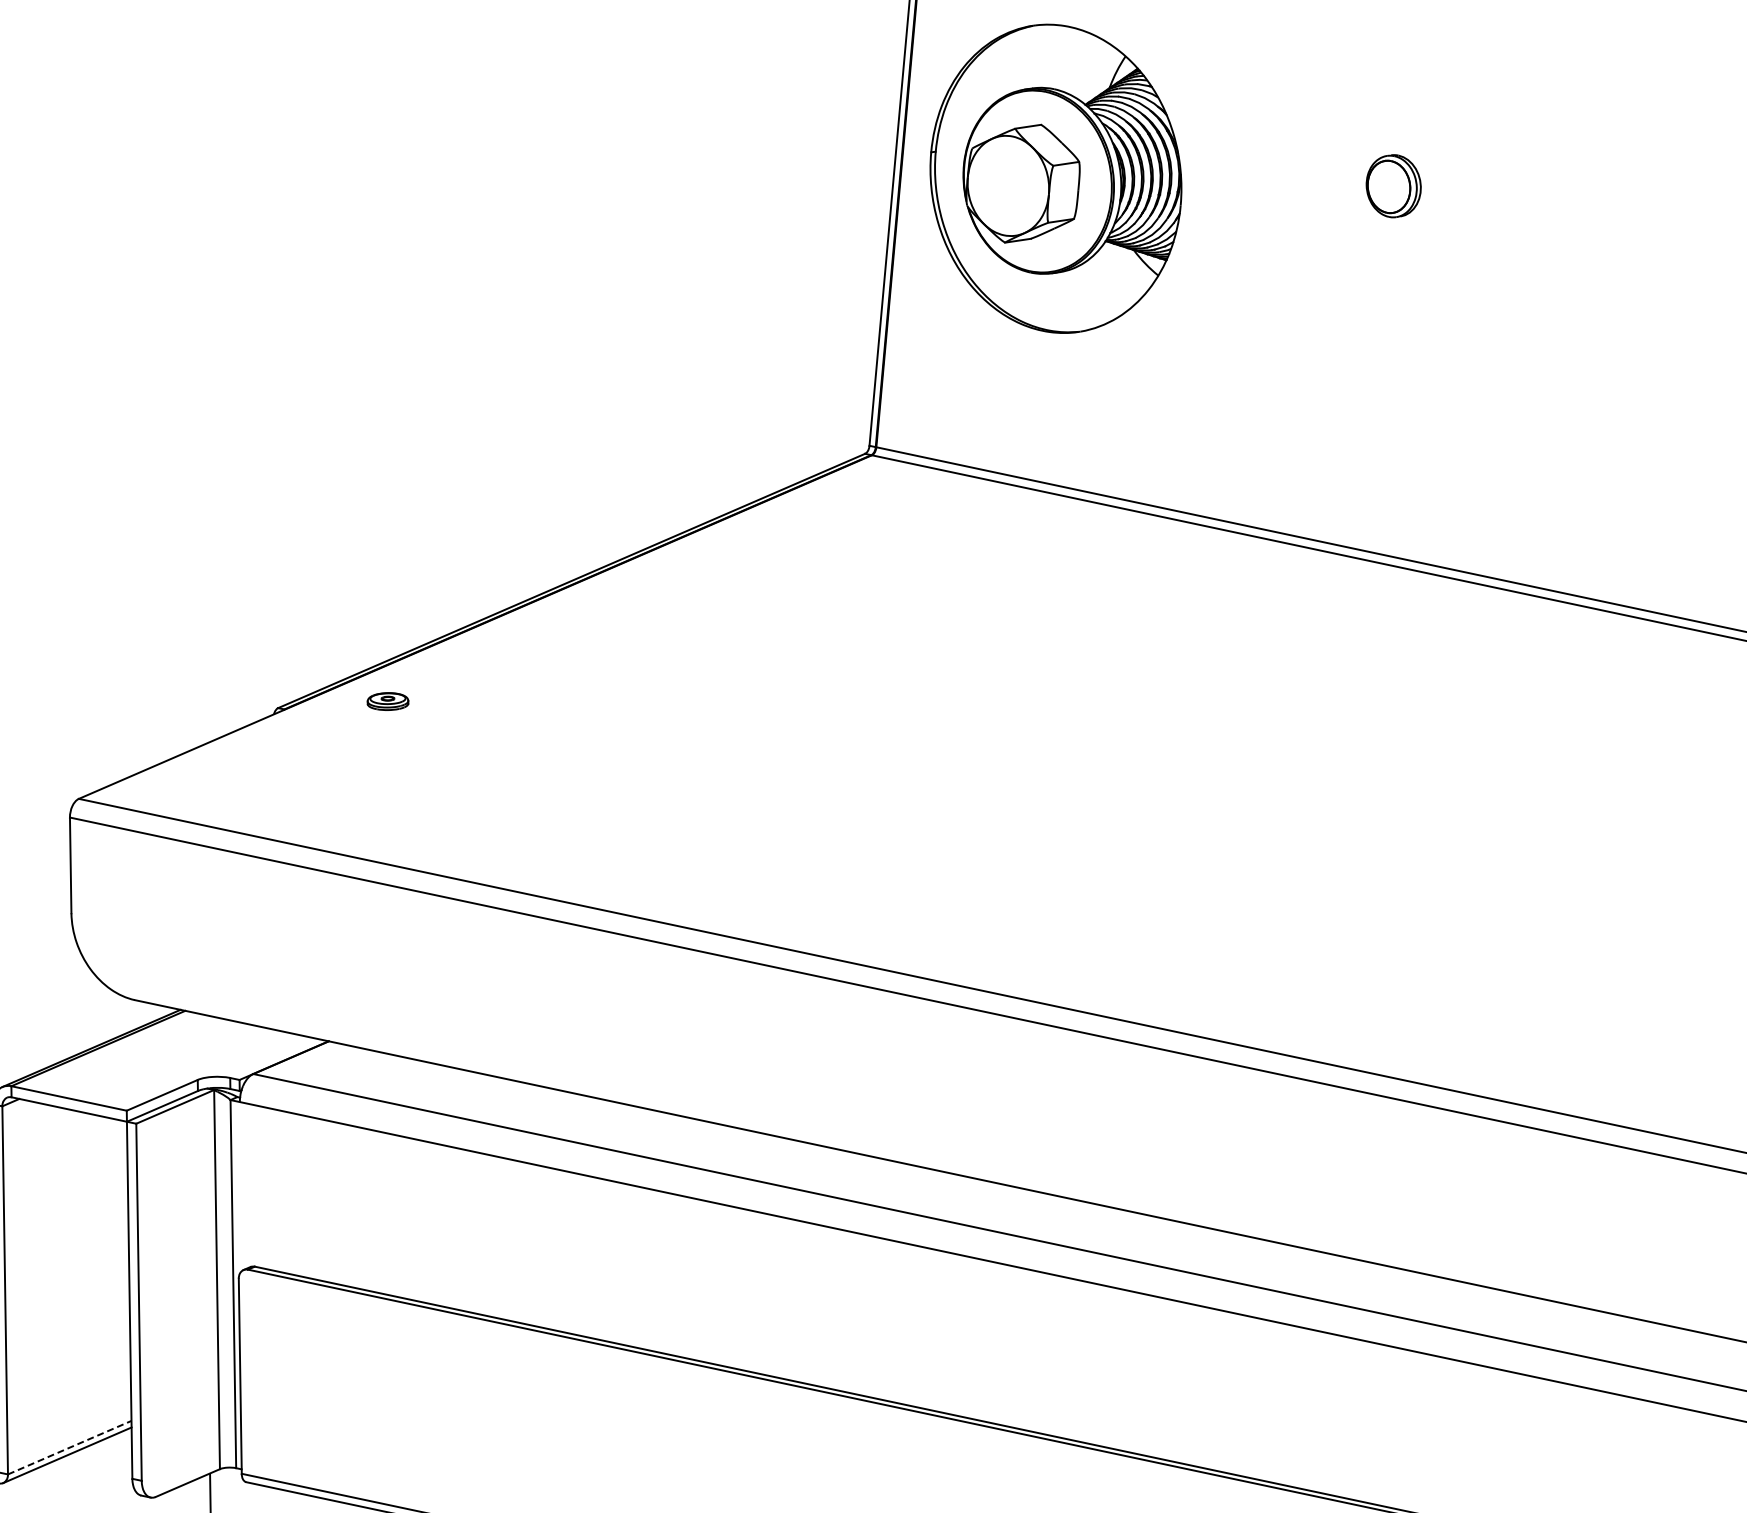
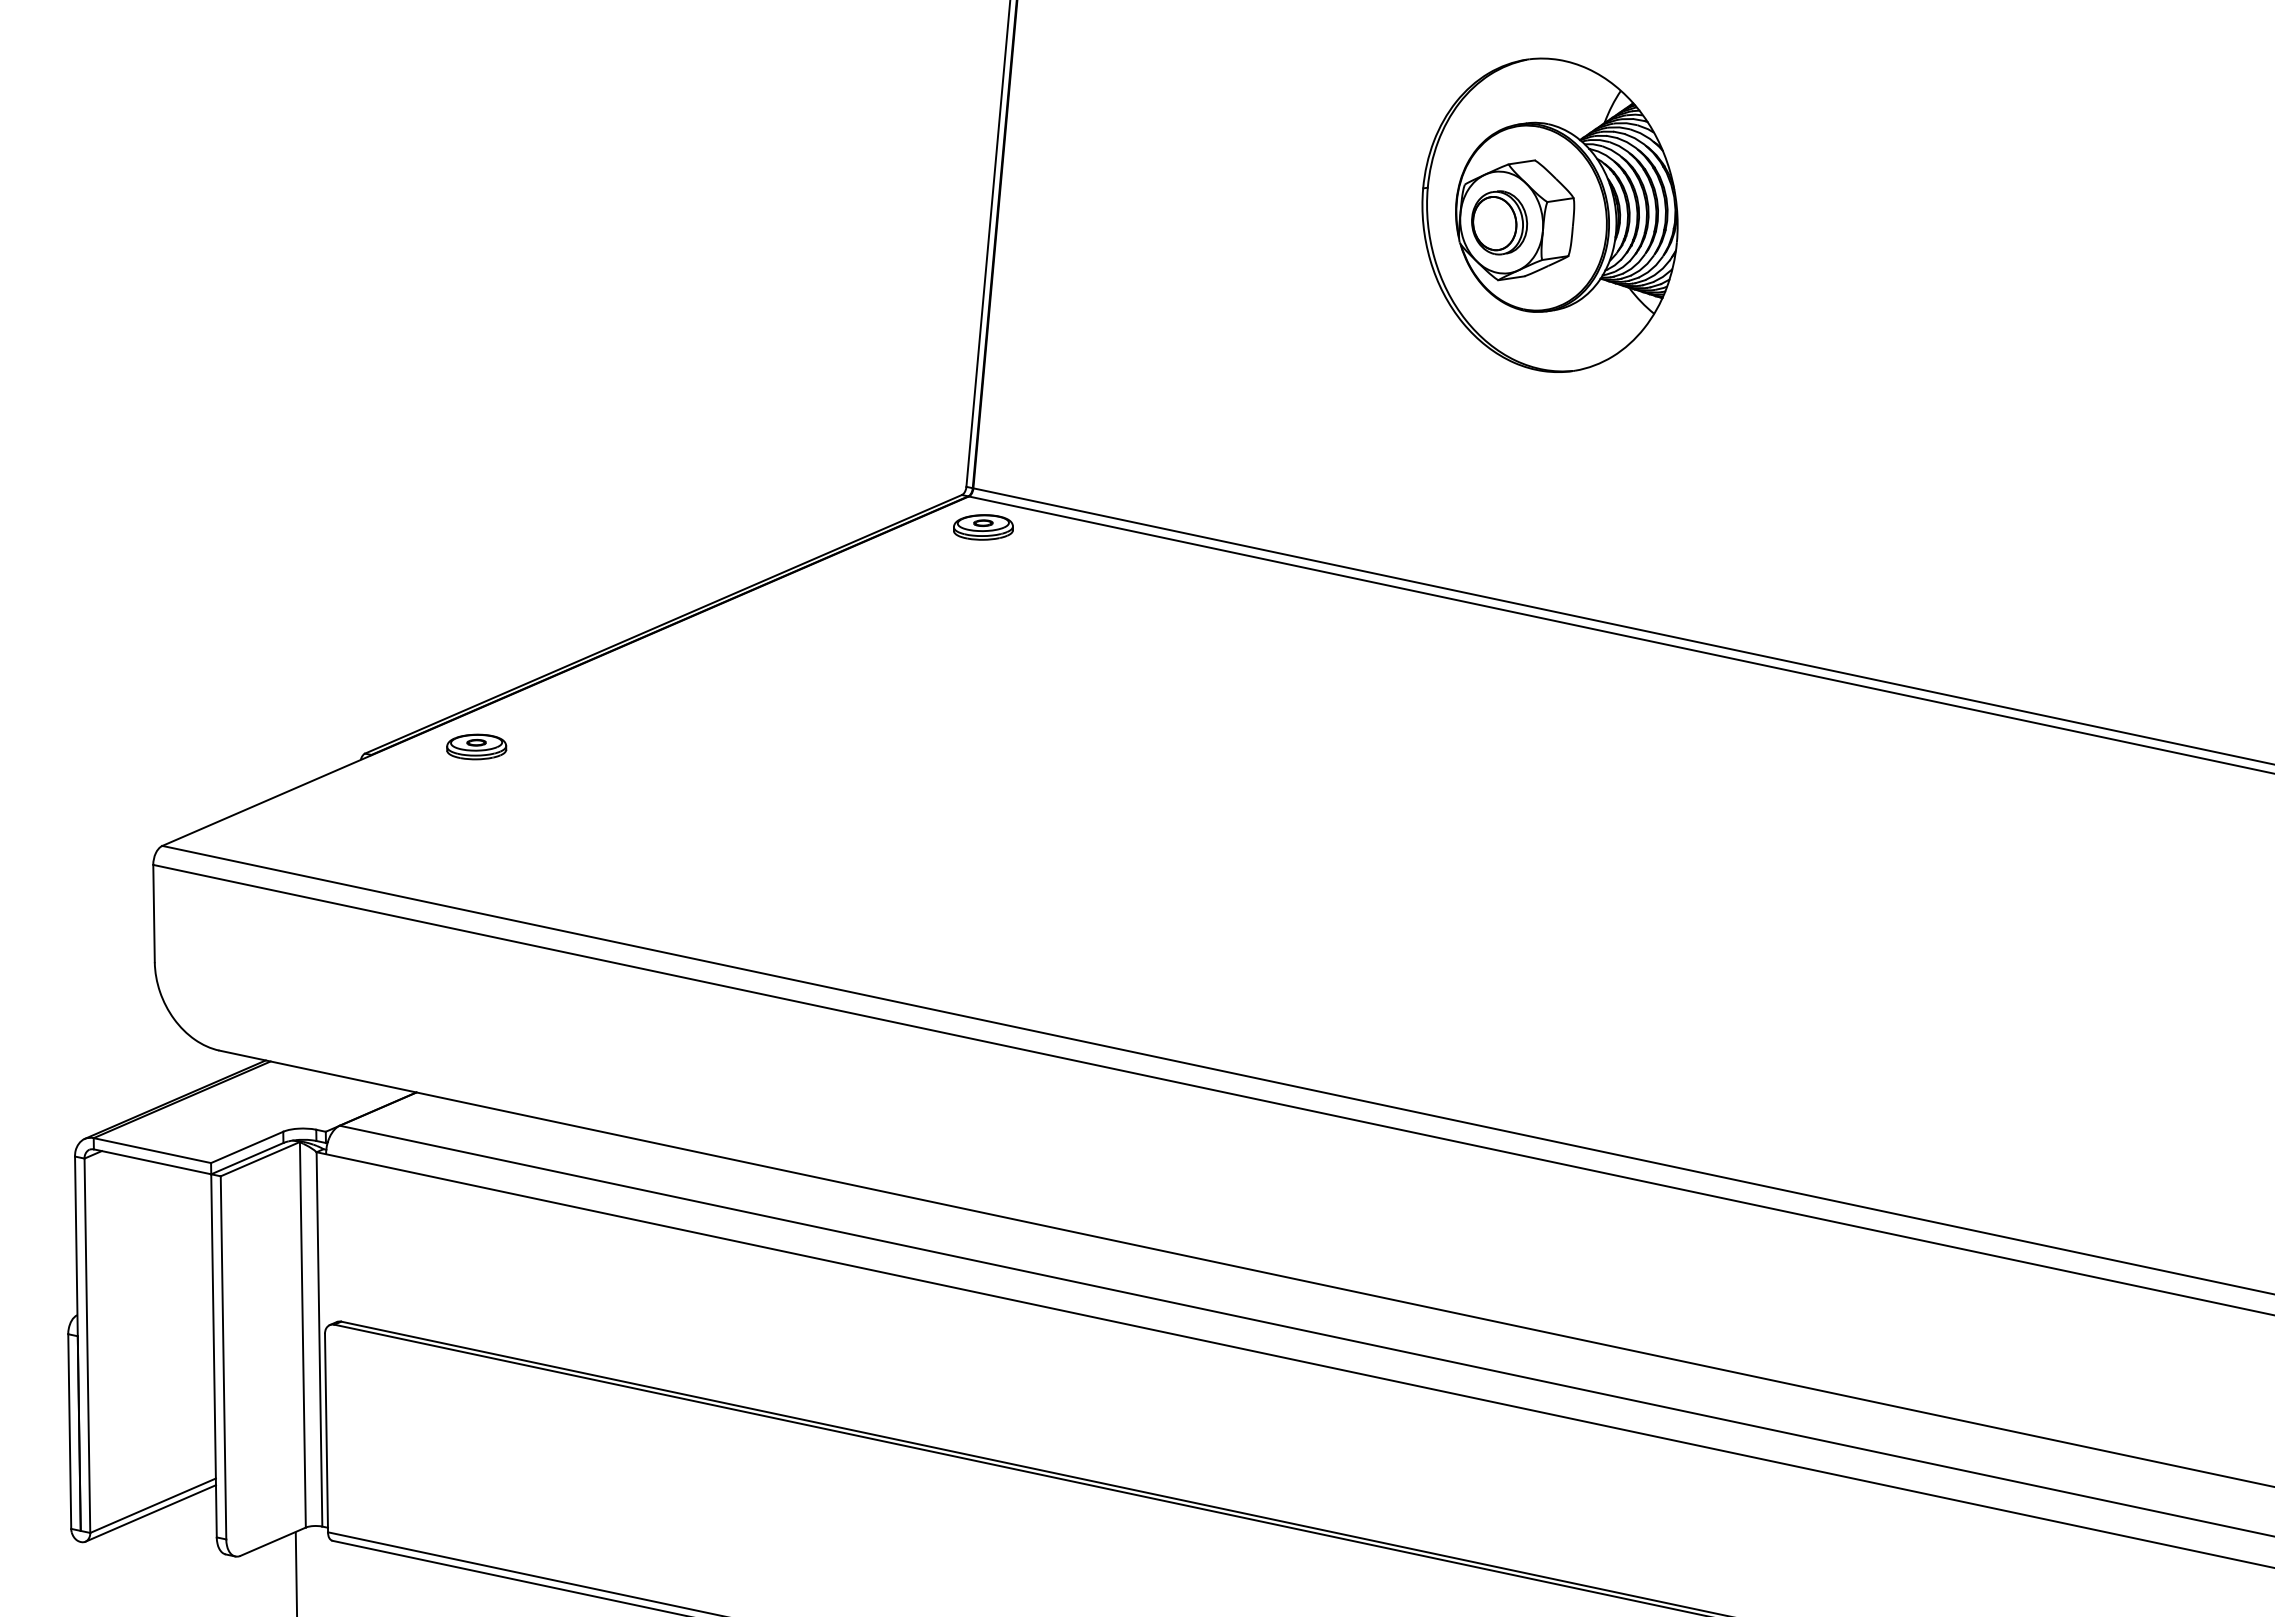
part: (1055, 178) -> (1549, 214), moved
part: (886, 485) -> (983, 527), added
part: (387, 701) -> (476, 746), size x1.43
line: (70, 1447) -> (153, 1505), dashed -> solid

